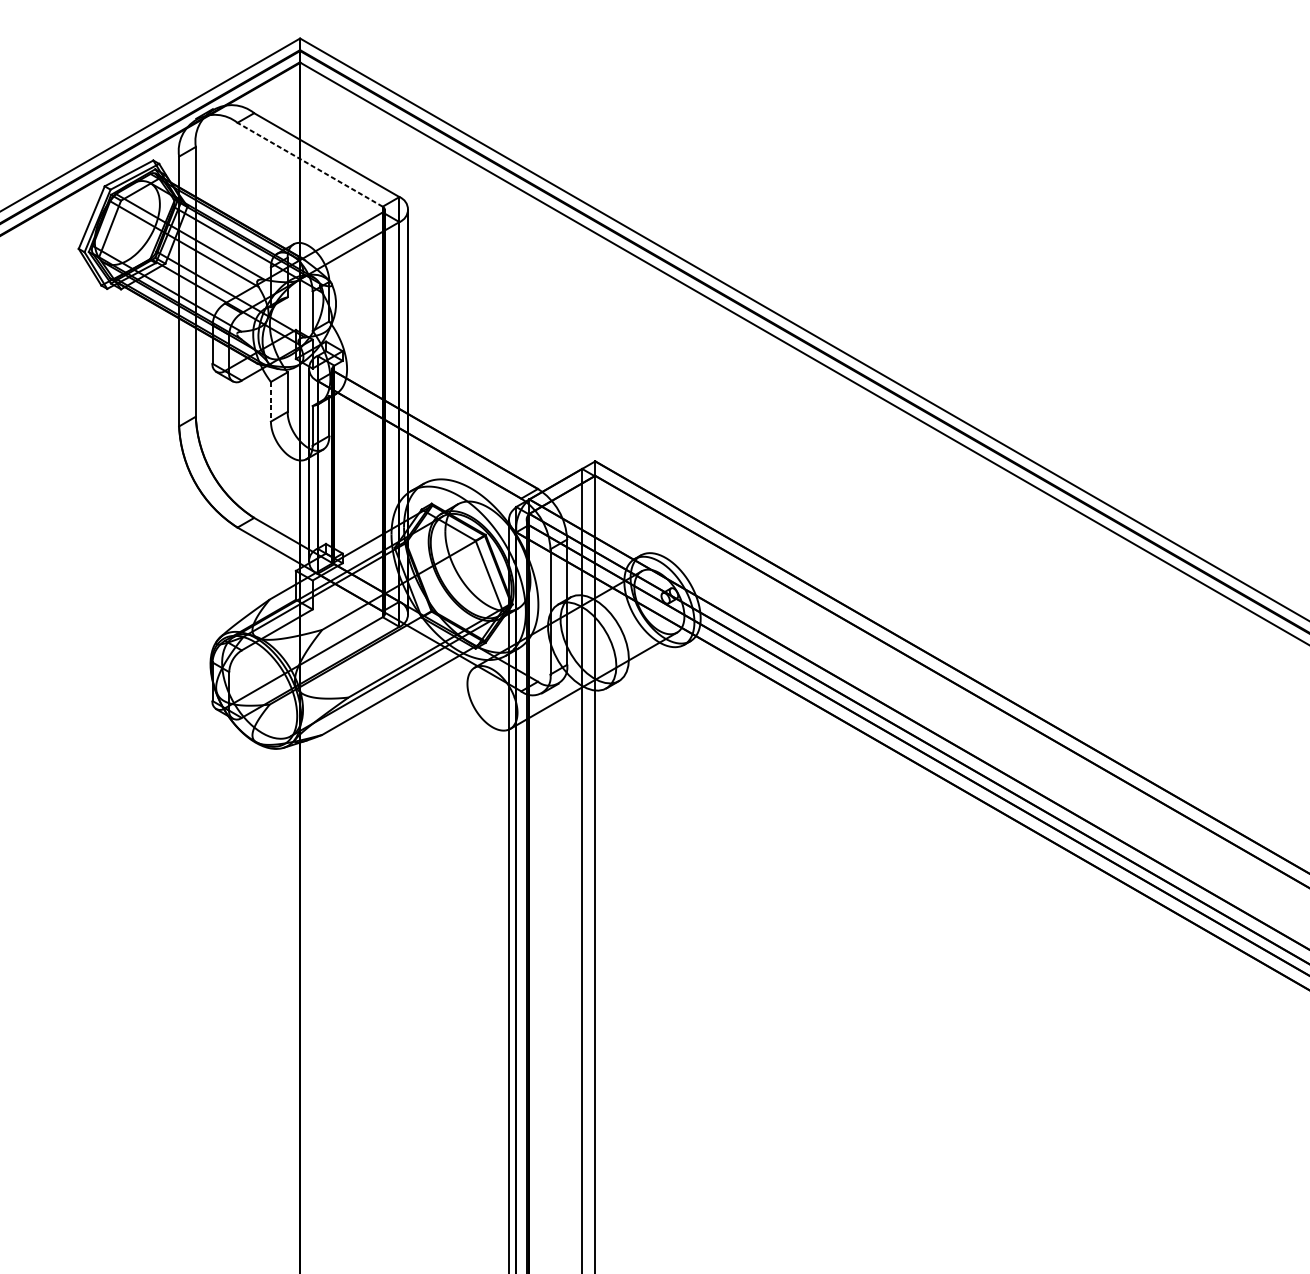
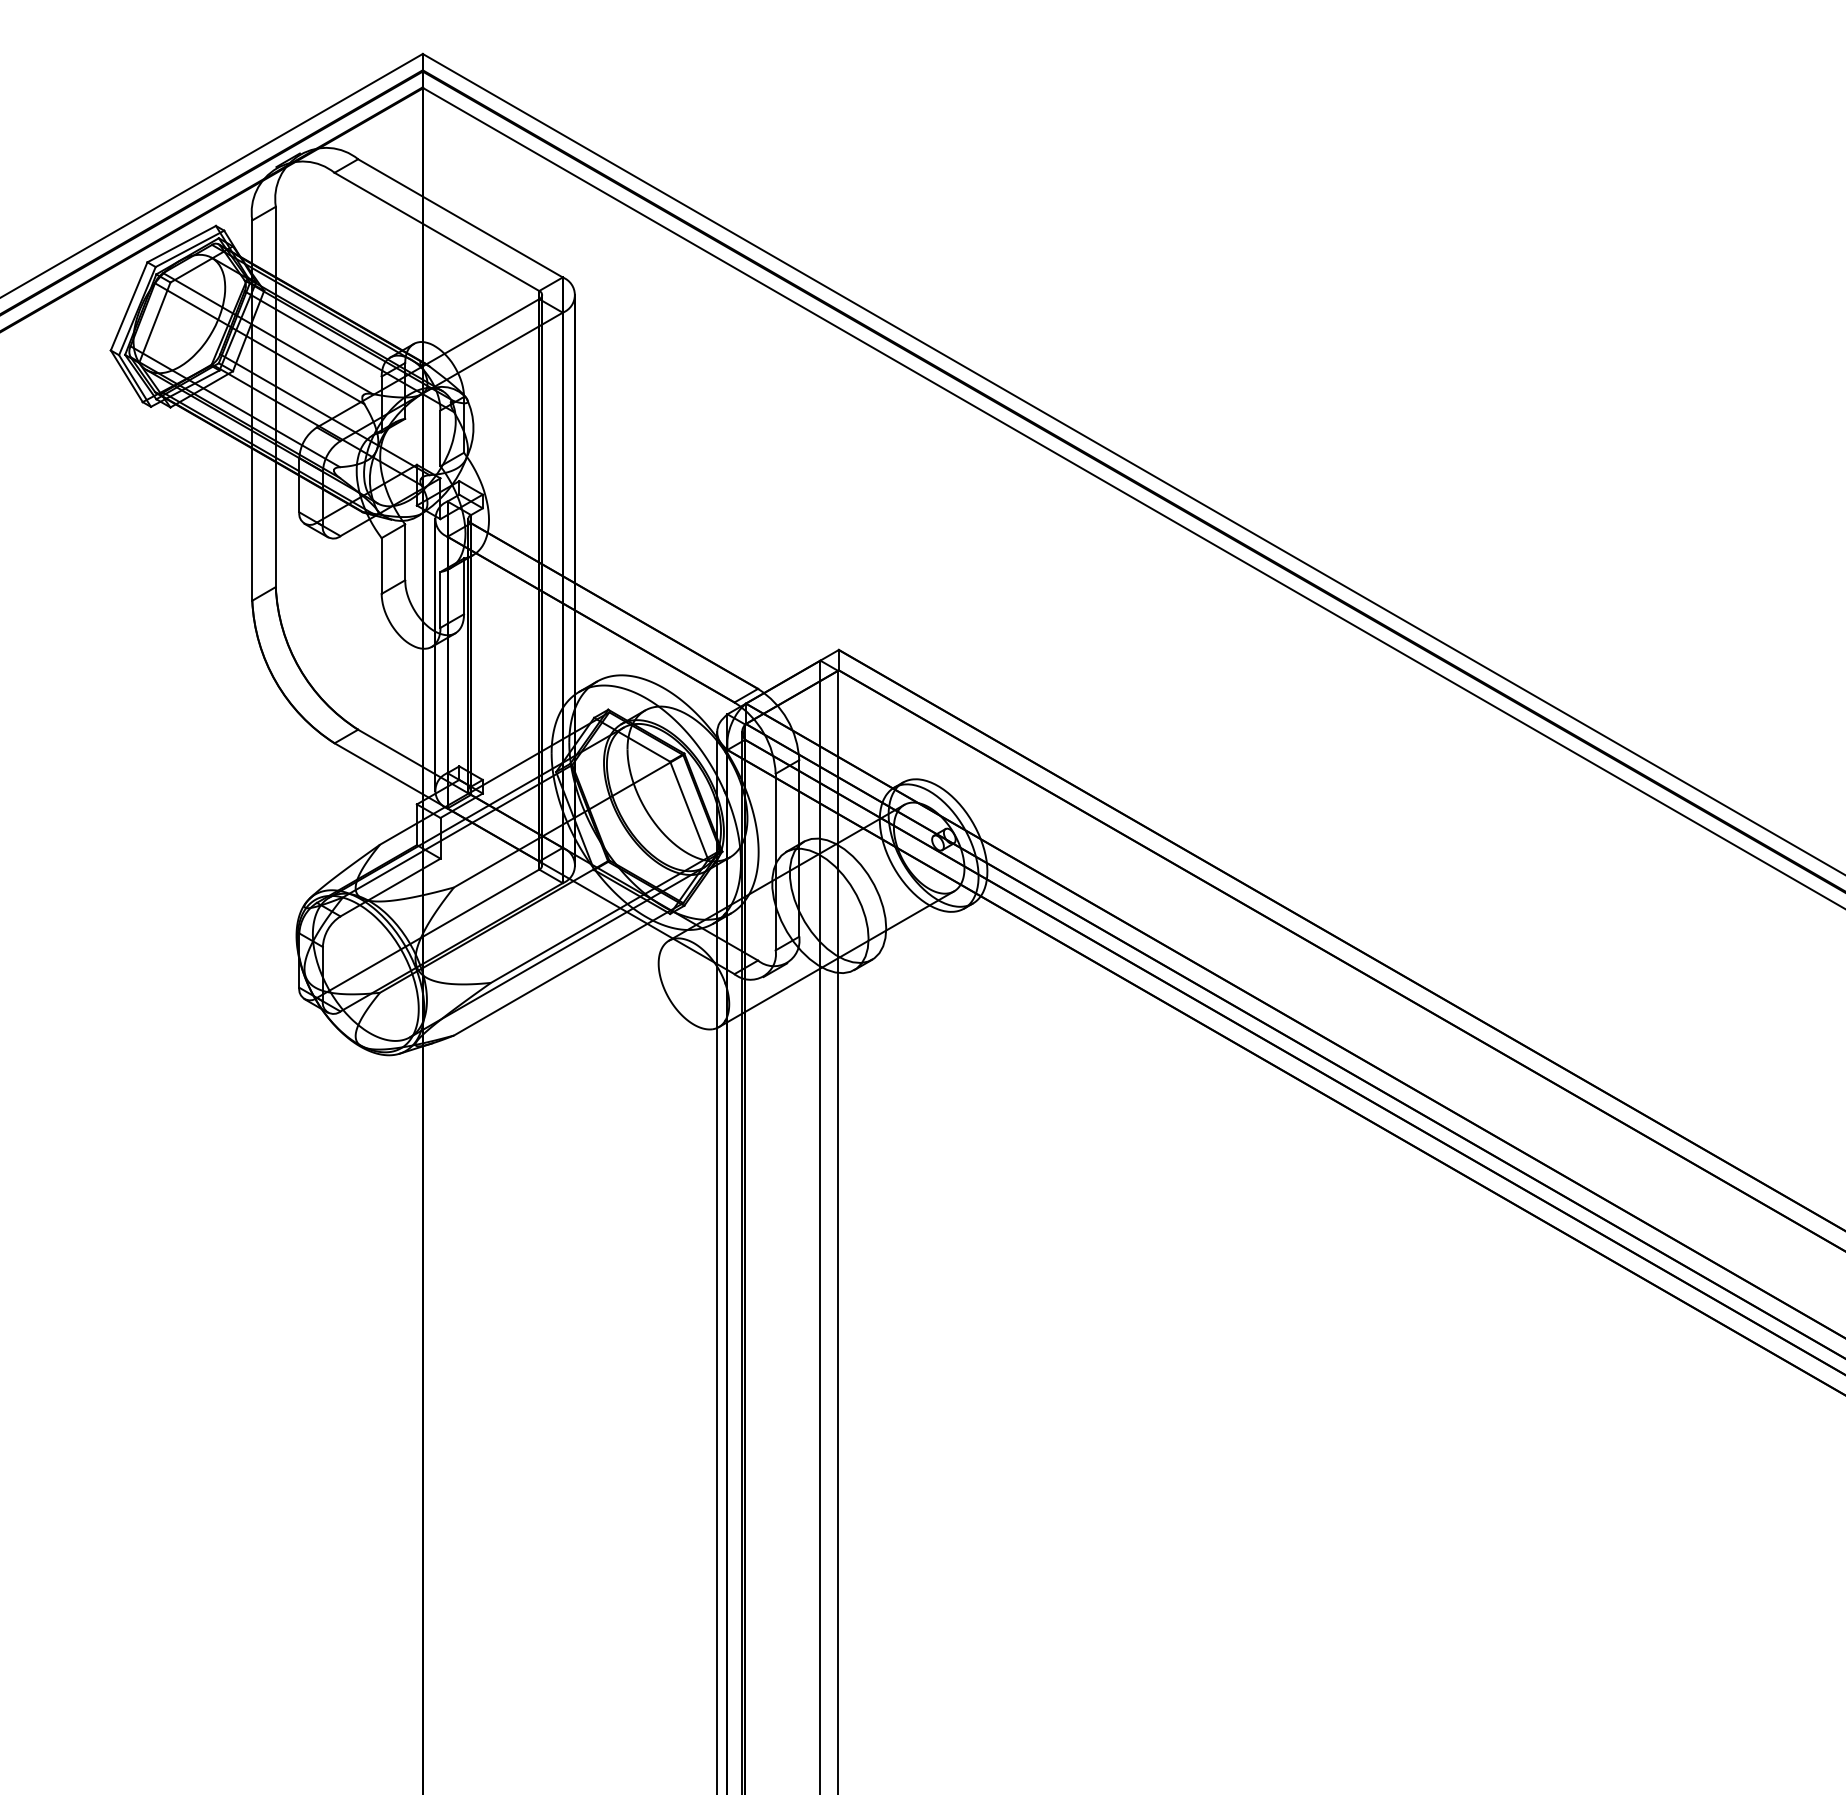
line: (309, 164) -> (436, 231), dashed -> solid
line: (270, 402) -> (381, 566), dashed -> solid

